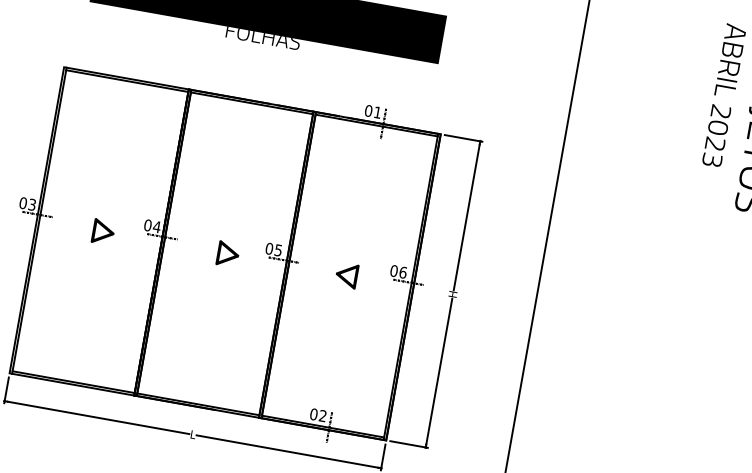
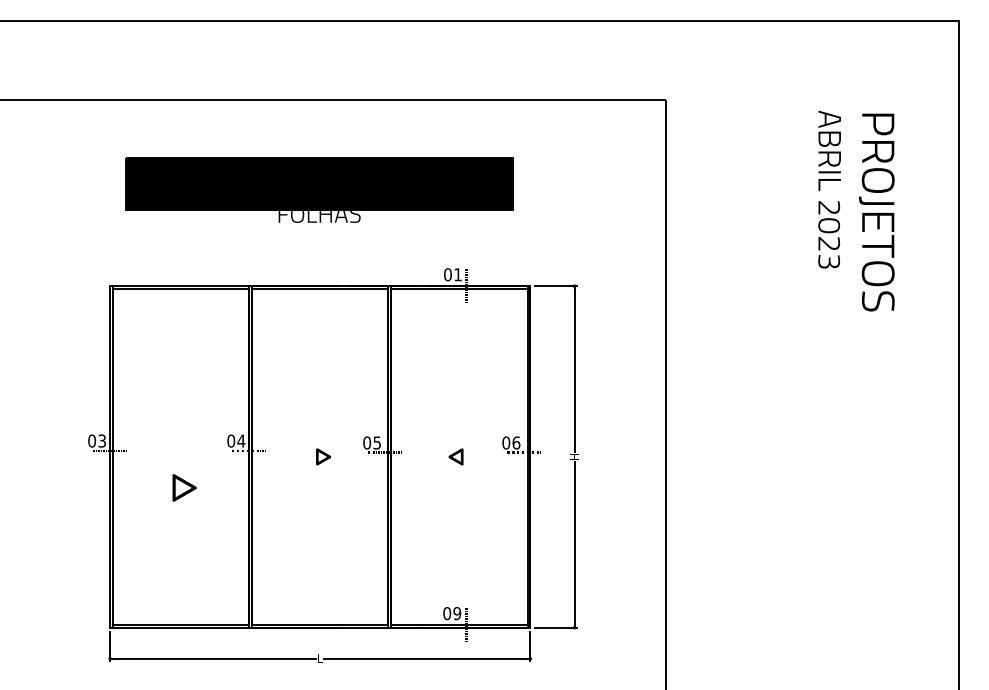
part: (103, 231) -> (184, 487), moved
part: (228, 253) -> (323, 456), size x0.6
part: (346, 275) -> (455, 456), size x0.6
text: (323, 416) -> (457, 613), 02 -> 09

